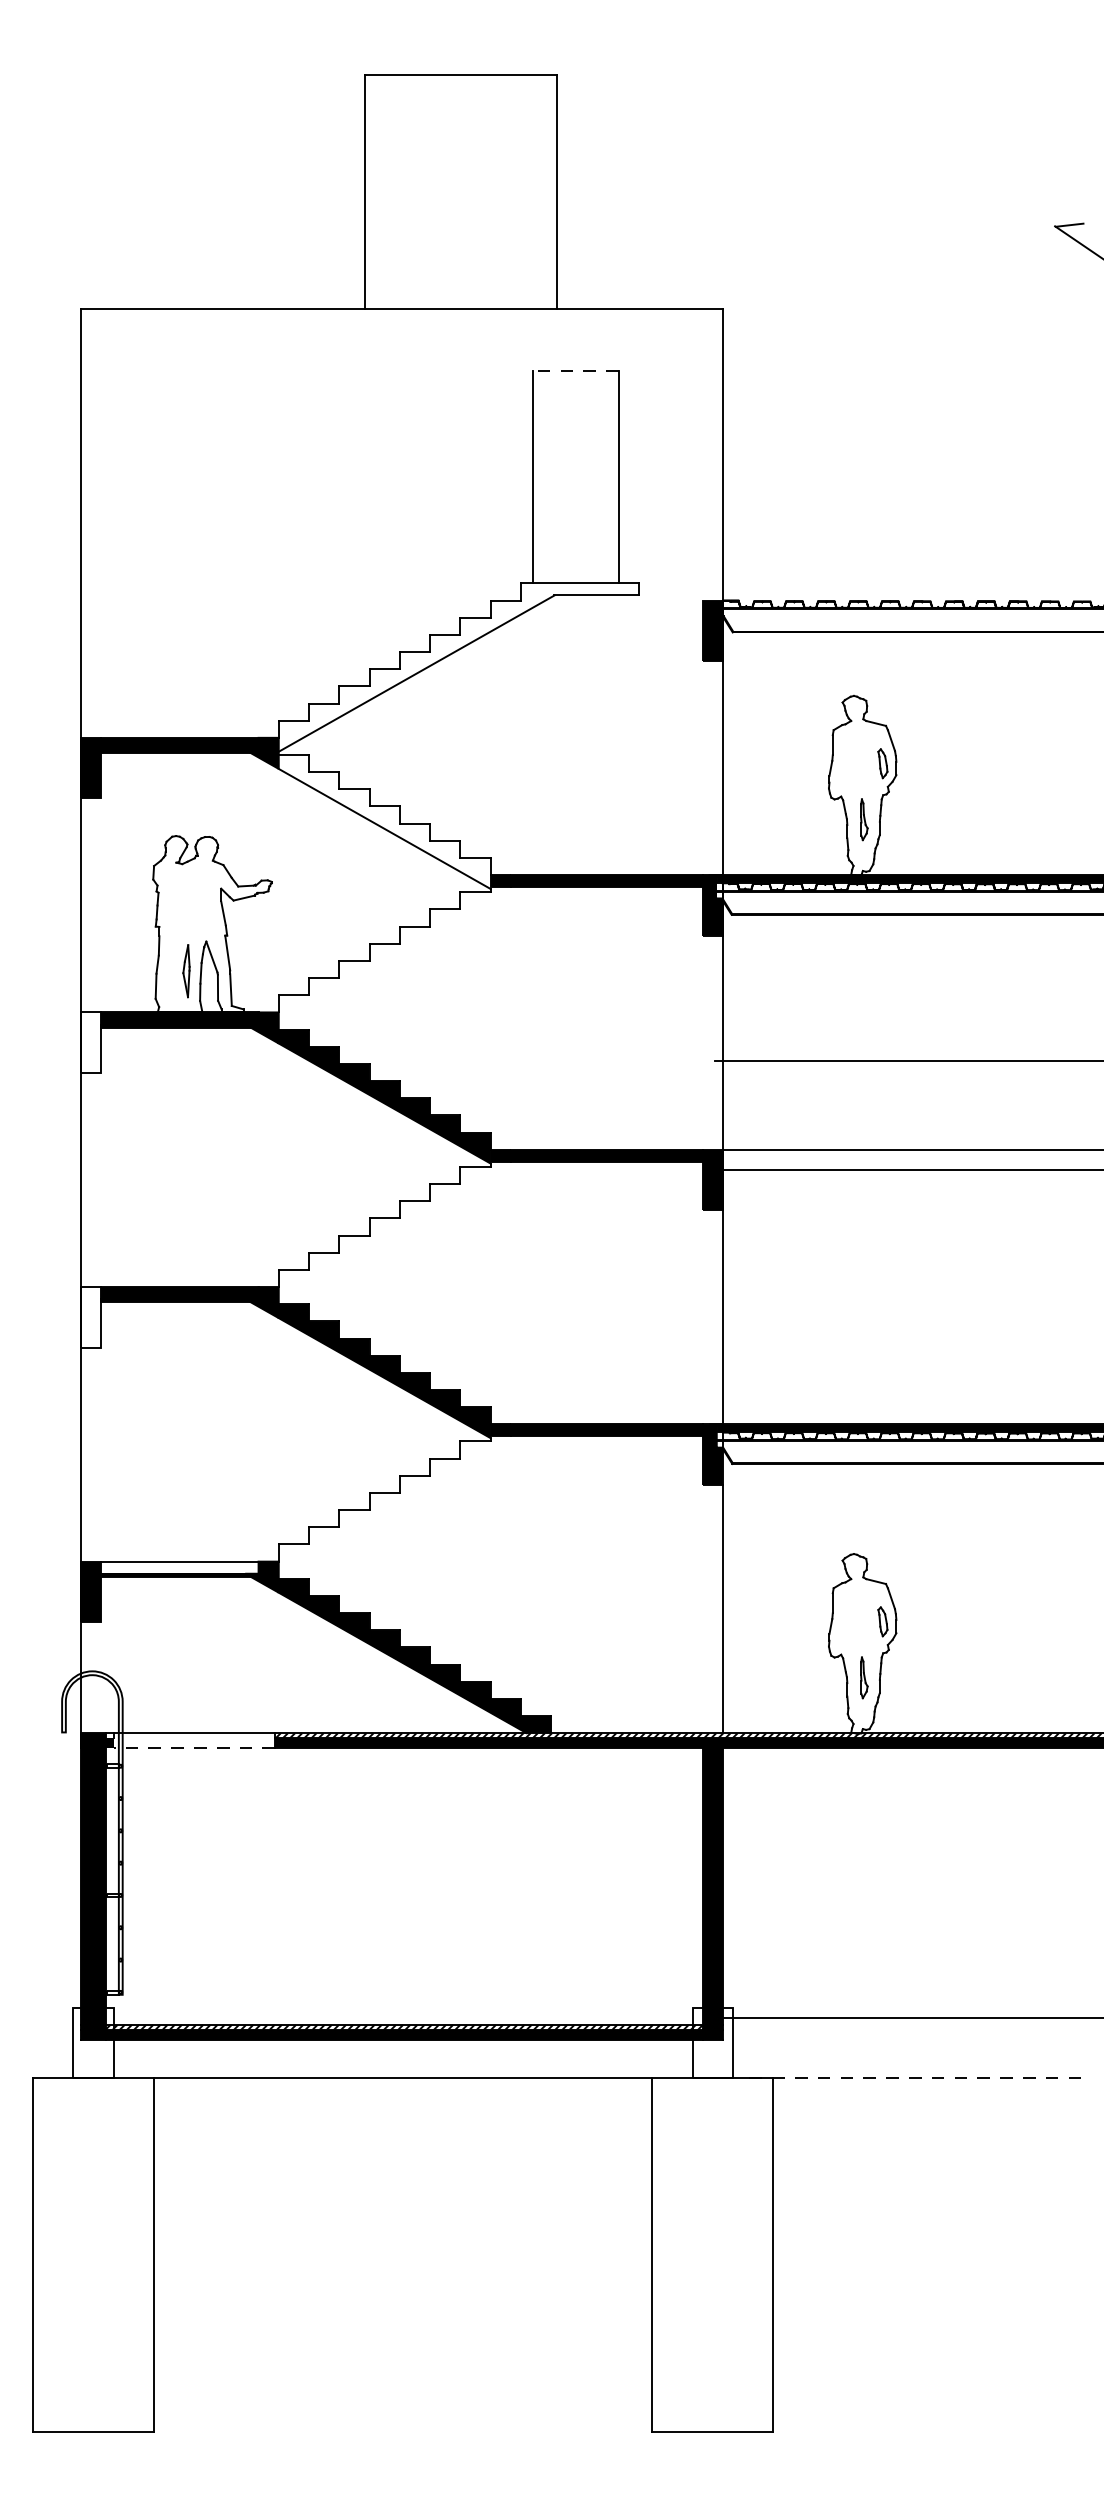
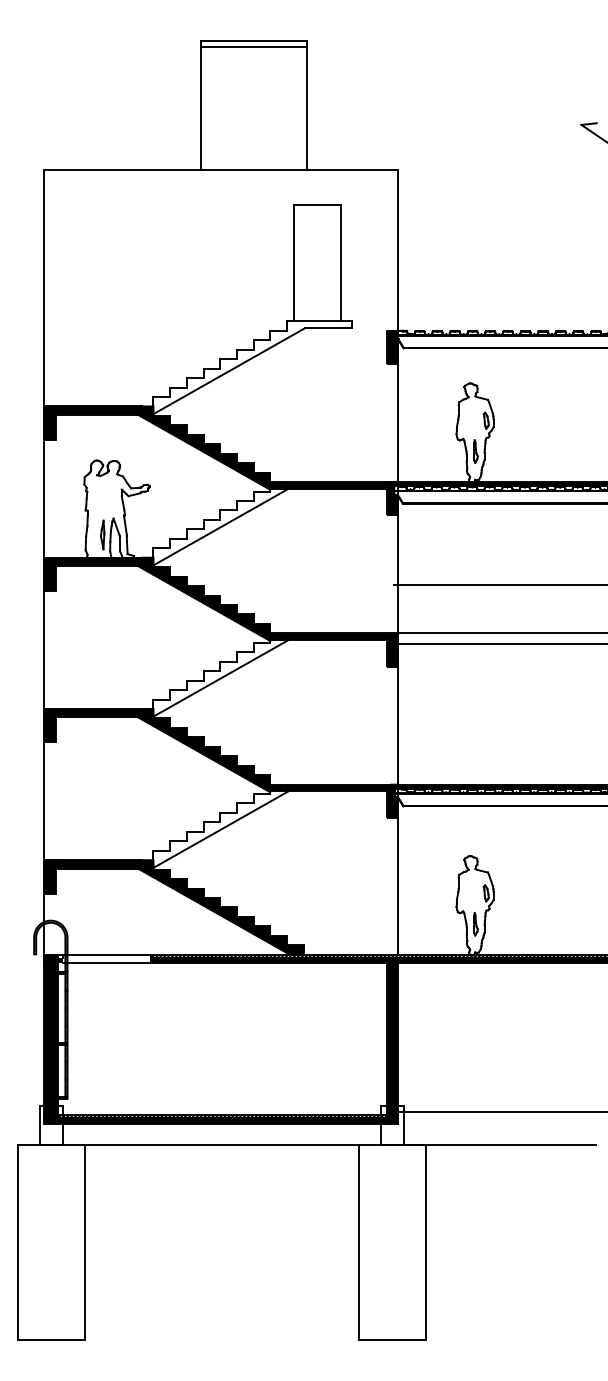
line: (460, 84) -> (253, 46), added
line: (576, 371) -> (317, 204), dashed -> solid
fill: (384, 821) -> (211, 452), added
line: (400, 955) -> (220, 526), added
fill: (89, 1042) -> (49, 574), added
line: (400, 1231) -> (220, 678), added
fill: (89, 1317) -> (49, 725), added
line: (400, 1505) -> (220, 829), added
fill: (178, 1567) -> (98, 863), added
line: (193, 1749) -> (106, 963), dashed -> solid
line: (910, 2077) -> (501, 1144), dashed -> solid

